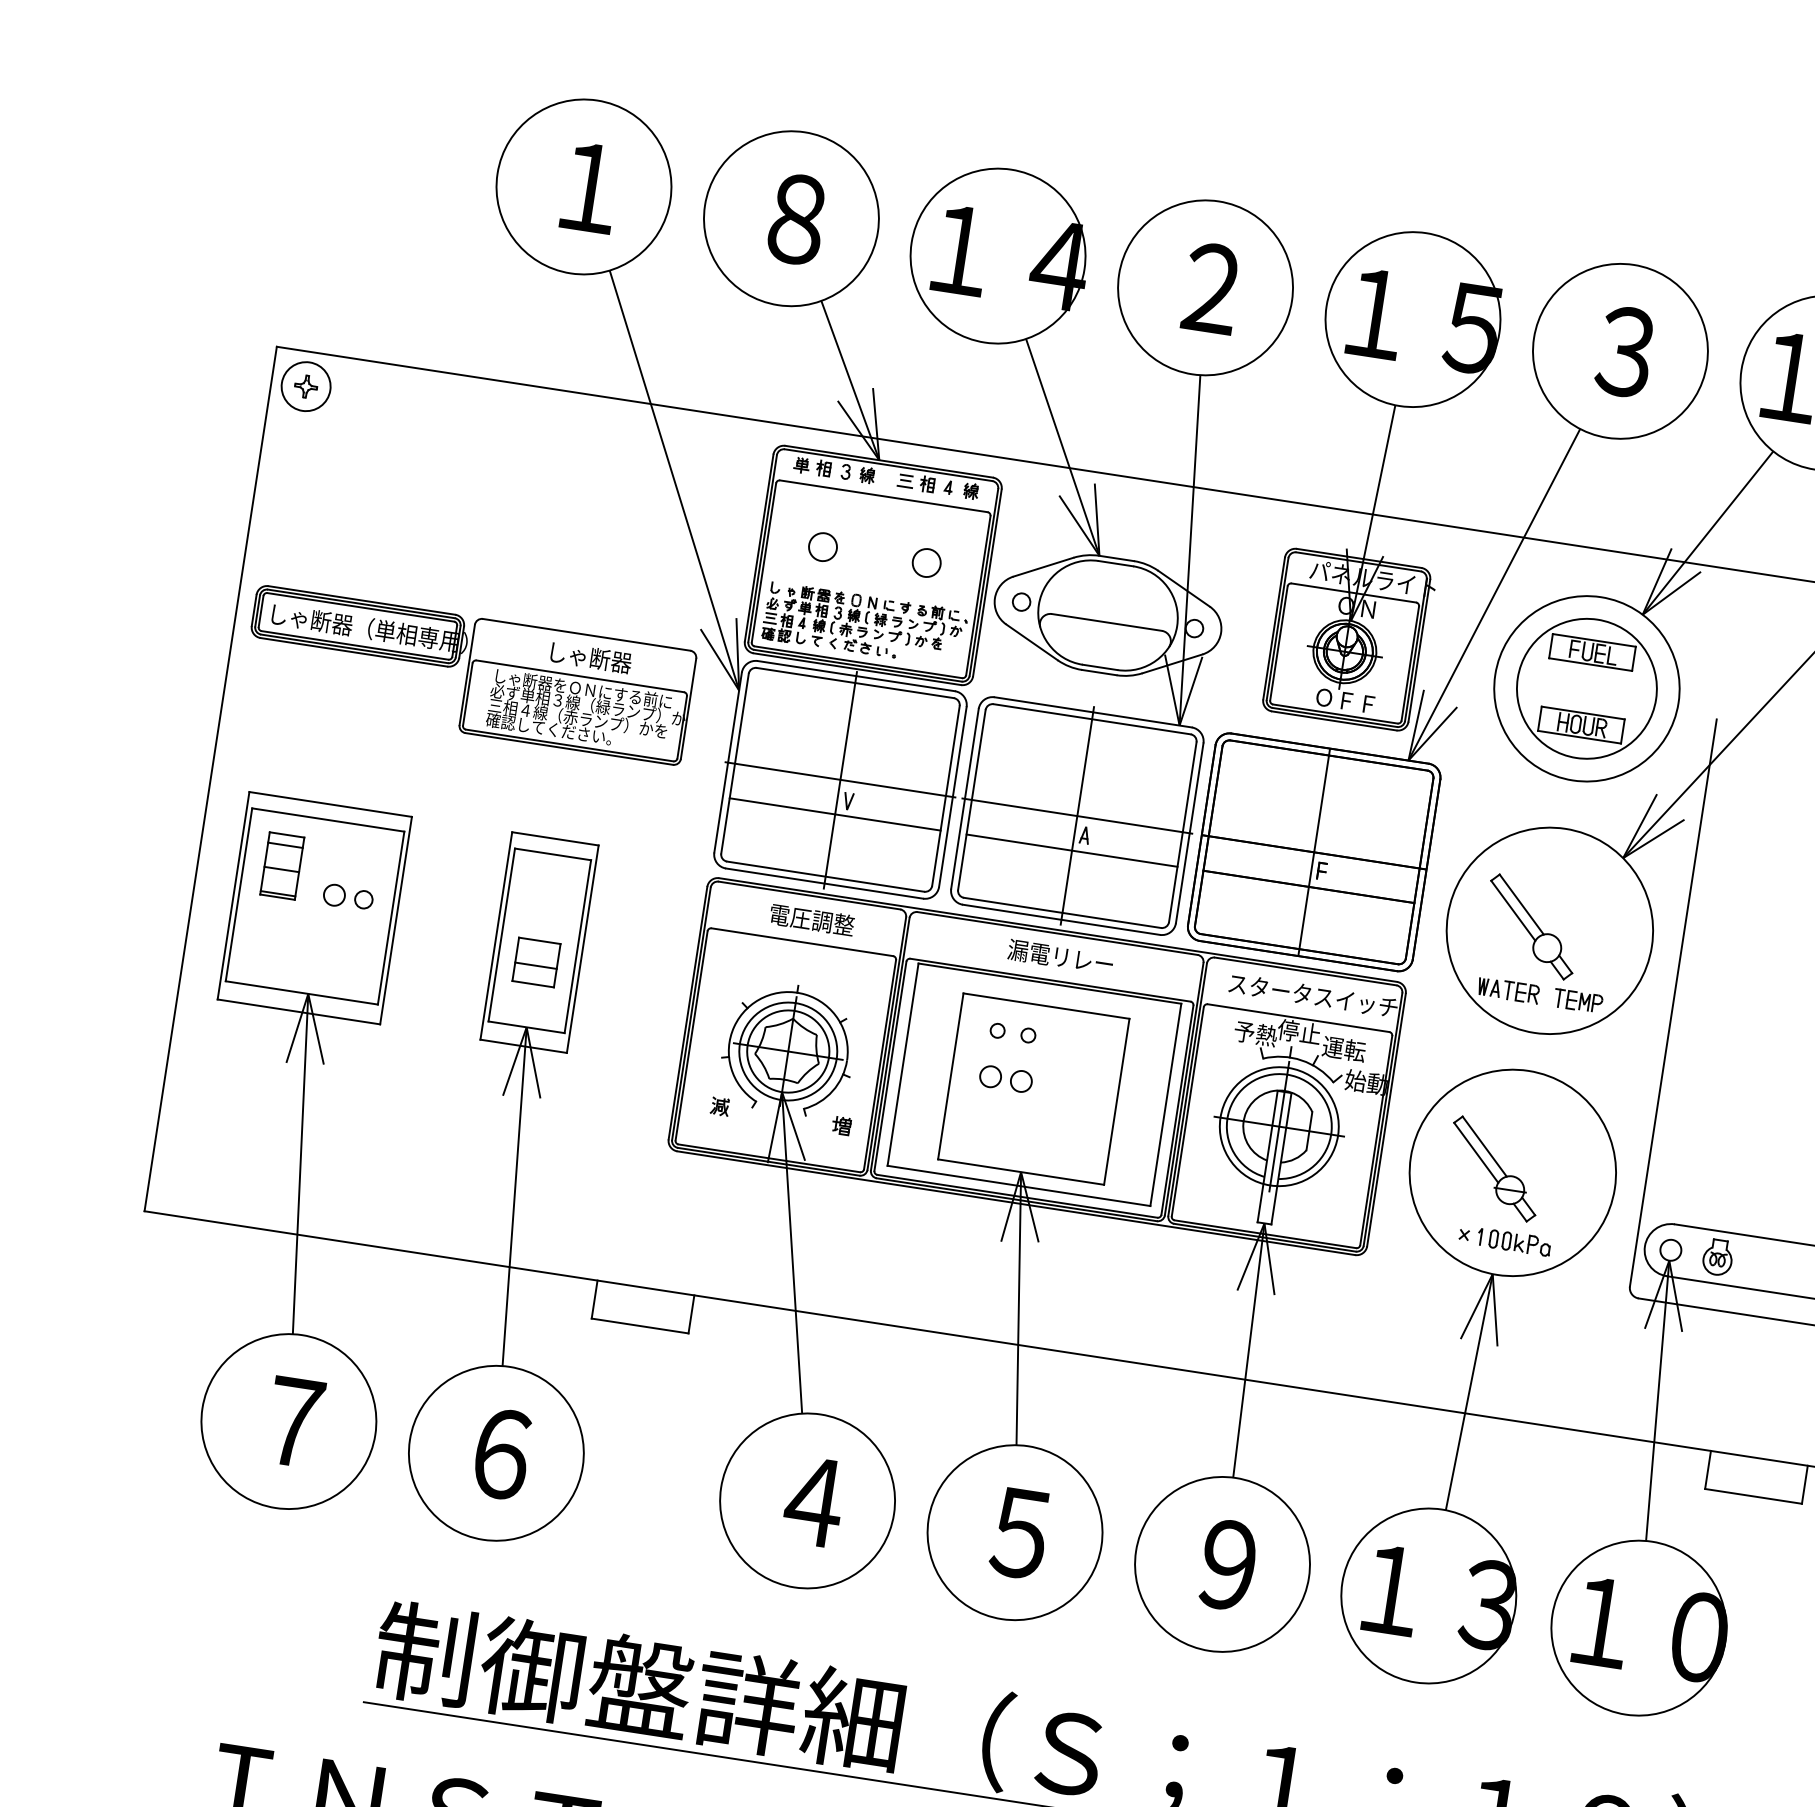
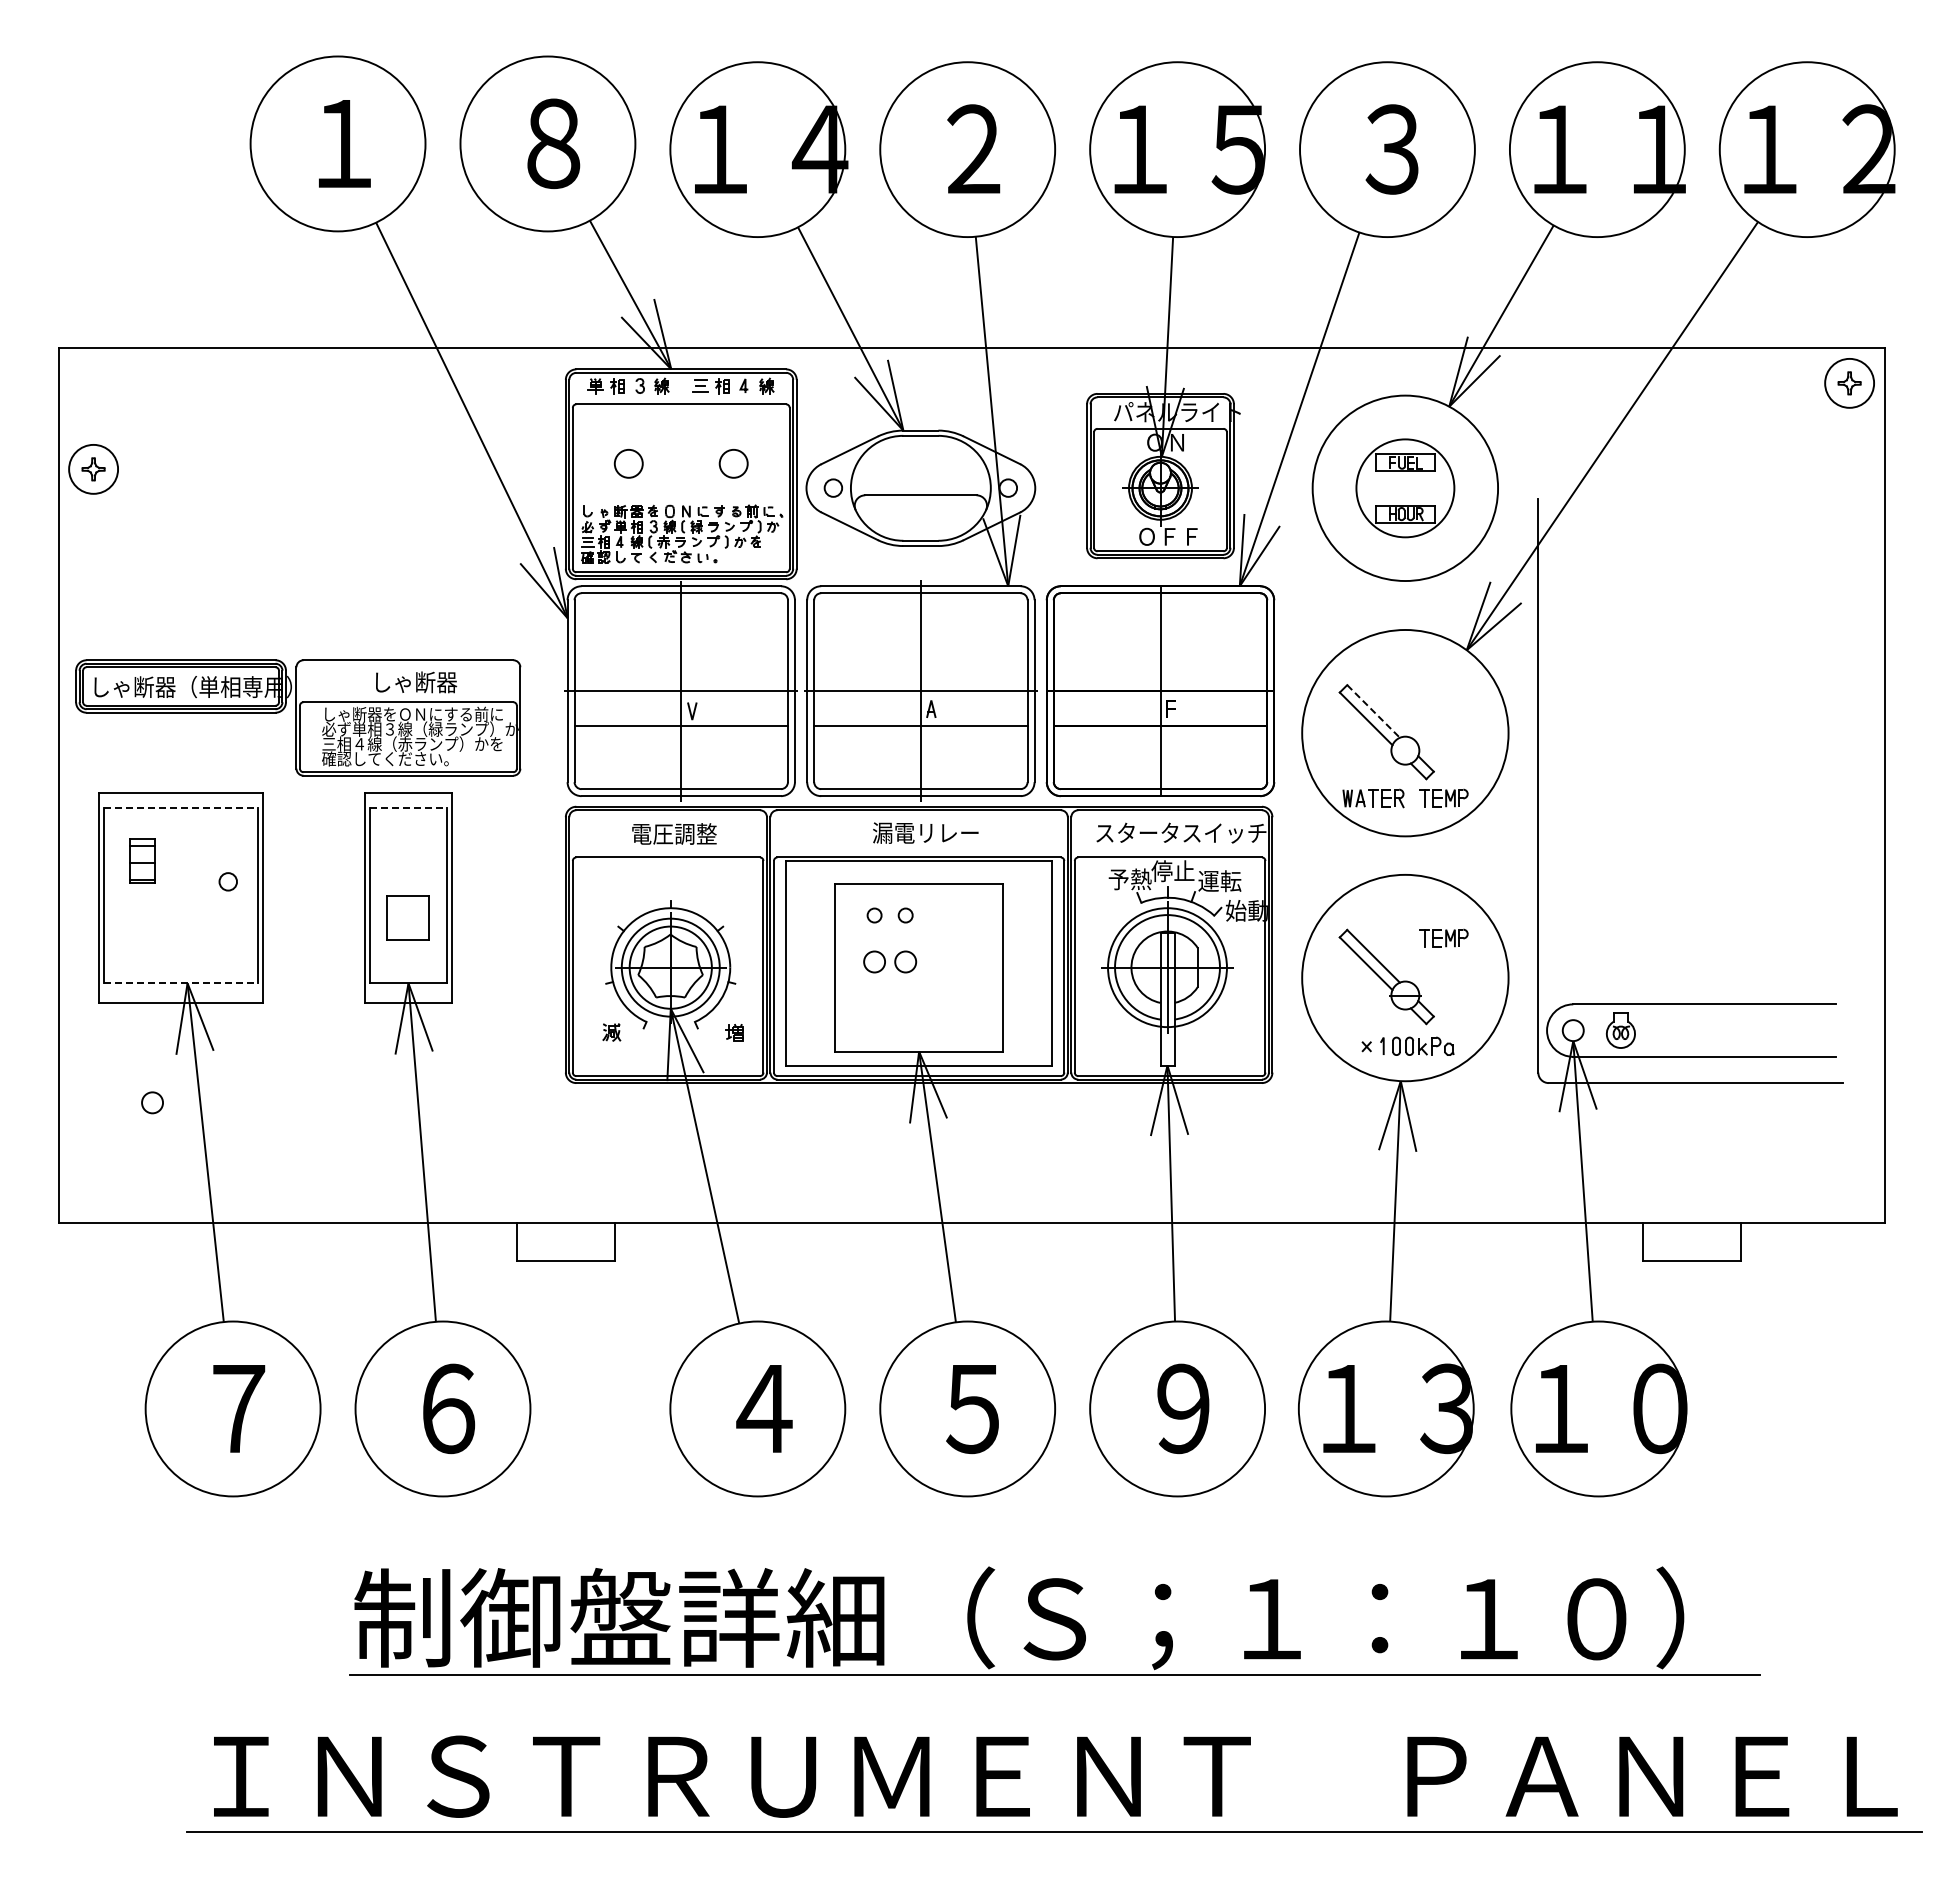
part: (306, 386) -> (93, 469), moved
part: (469, 674) -> (298, 717), moved
part: (1587, 689) -> (1405, 488), size x0.7
line: (328, 820) -> (181, 808), solid -> dashed
line: (553, 854) -> (408, 808), solid -> dashed
part: (282, 865) -> (142, 860), size x0.7
circle: (334, 894) -> (152, 1102), moved
line: (1521, 904) -> (1373, 711), solid -> dashed
line: (536, 966) -> (408, 921), removed
line: (302, 993) -> (181, 983), solid -> dashed
part: (1556, 1138) -> (1443, 937), added

